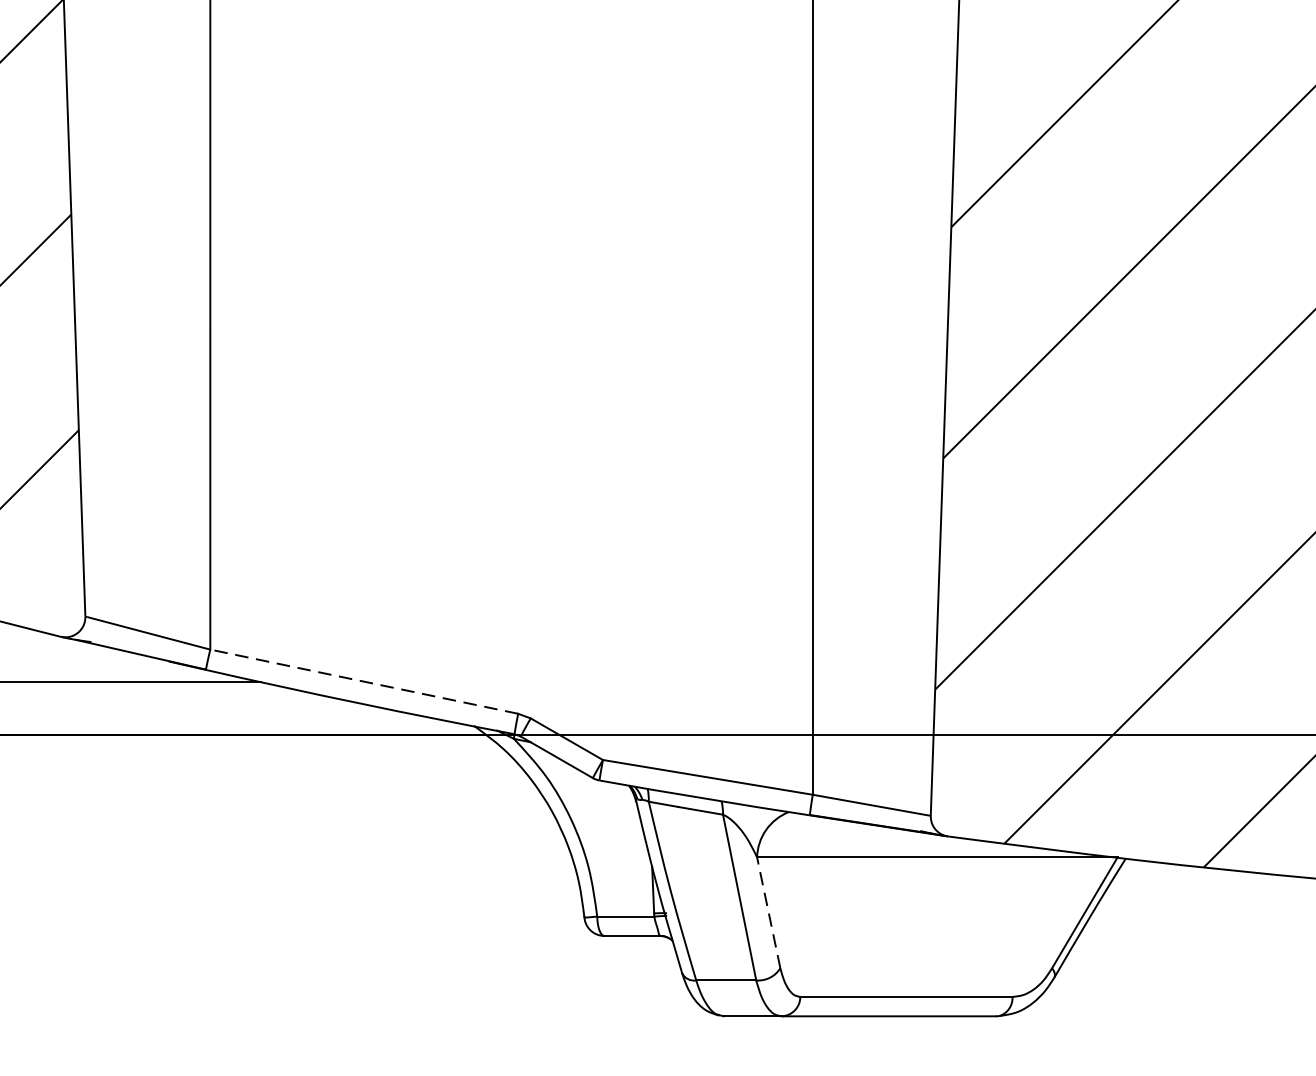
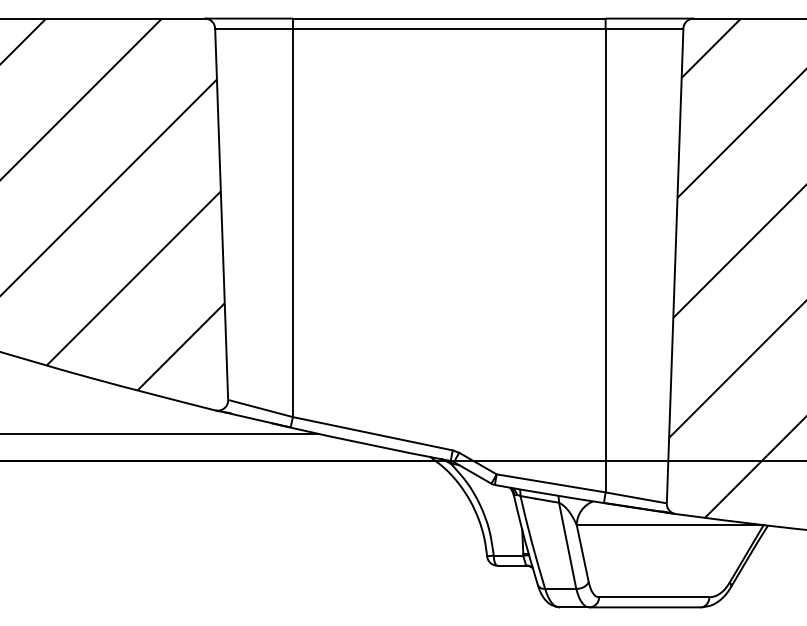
line: (363, 681) -> (372, 433), dashed -> solid
line: (768, 912) -> (582, 553), dashed -> solid

